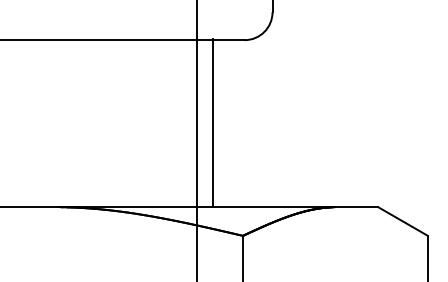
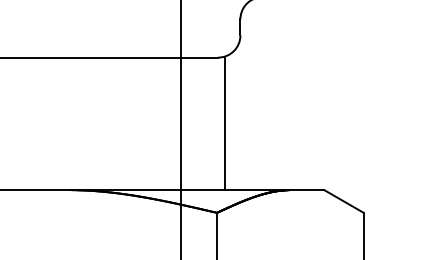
line: (212, 123) -> (224, 123), moved

